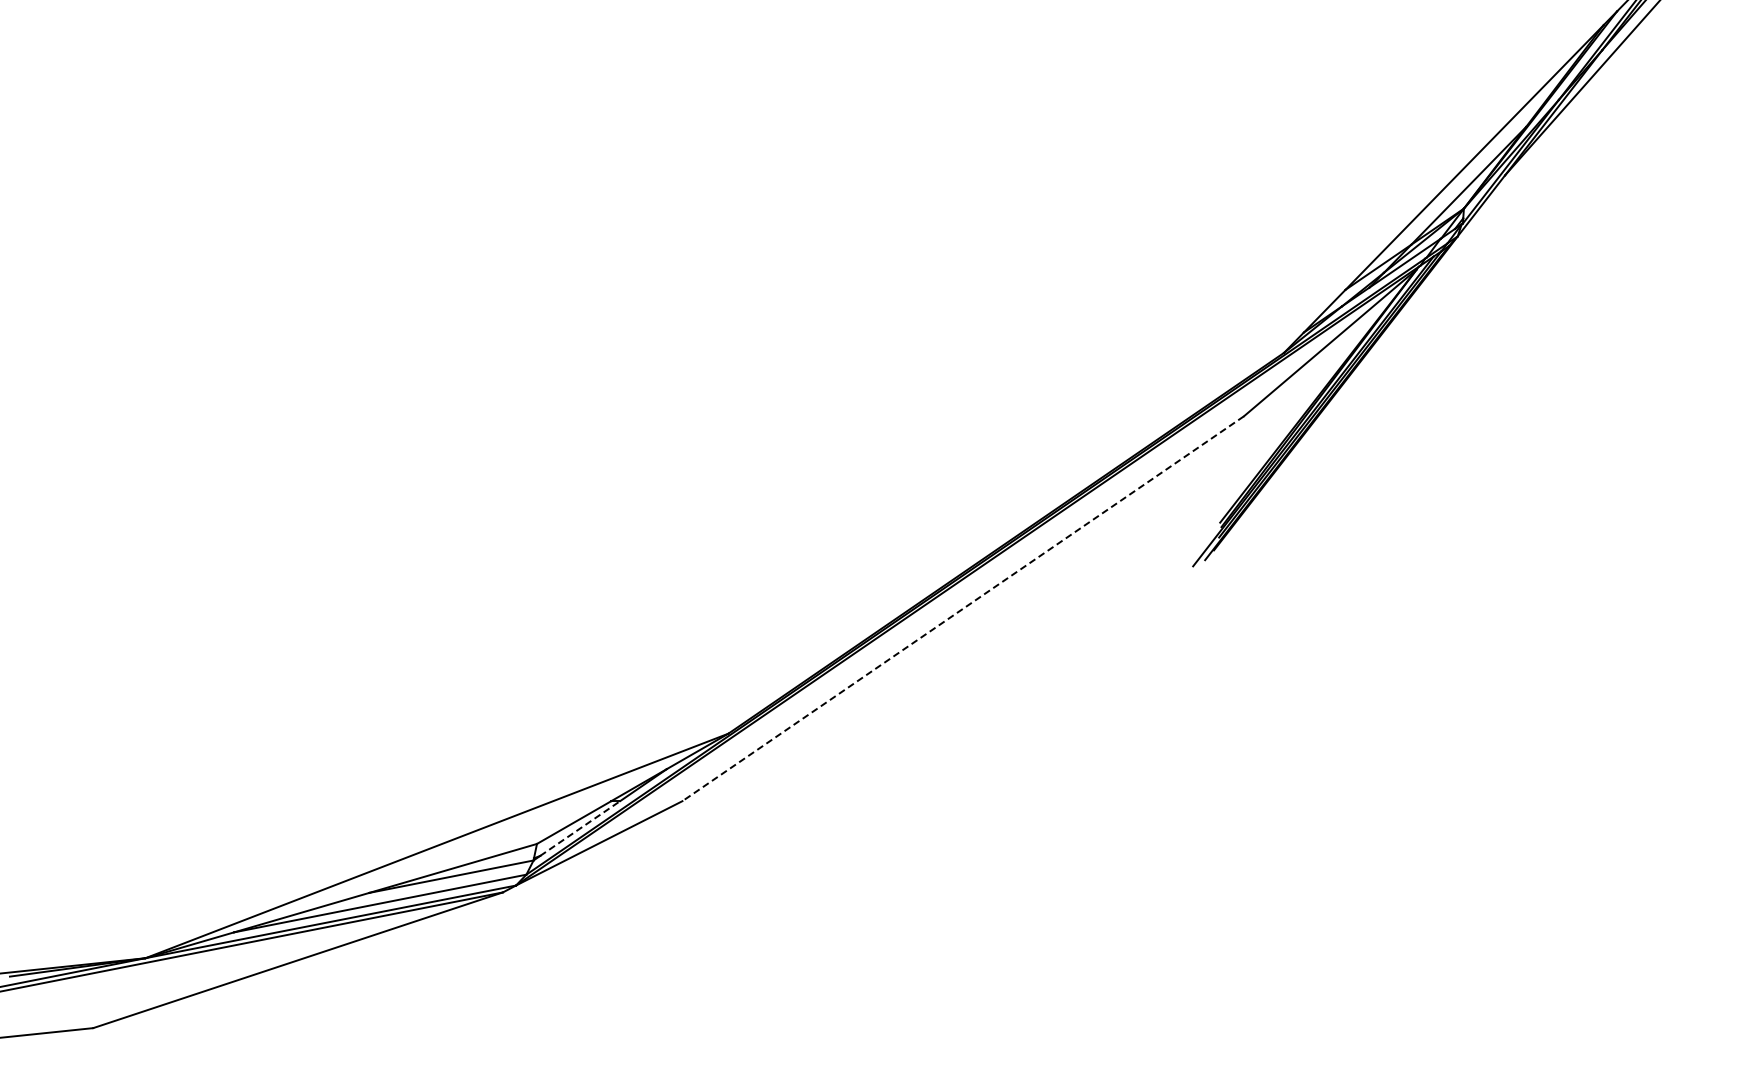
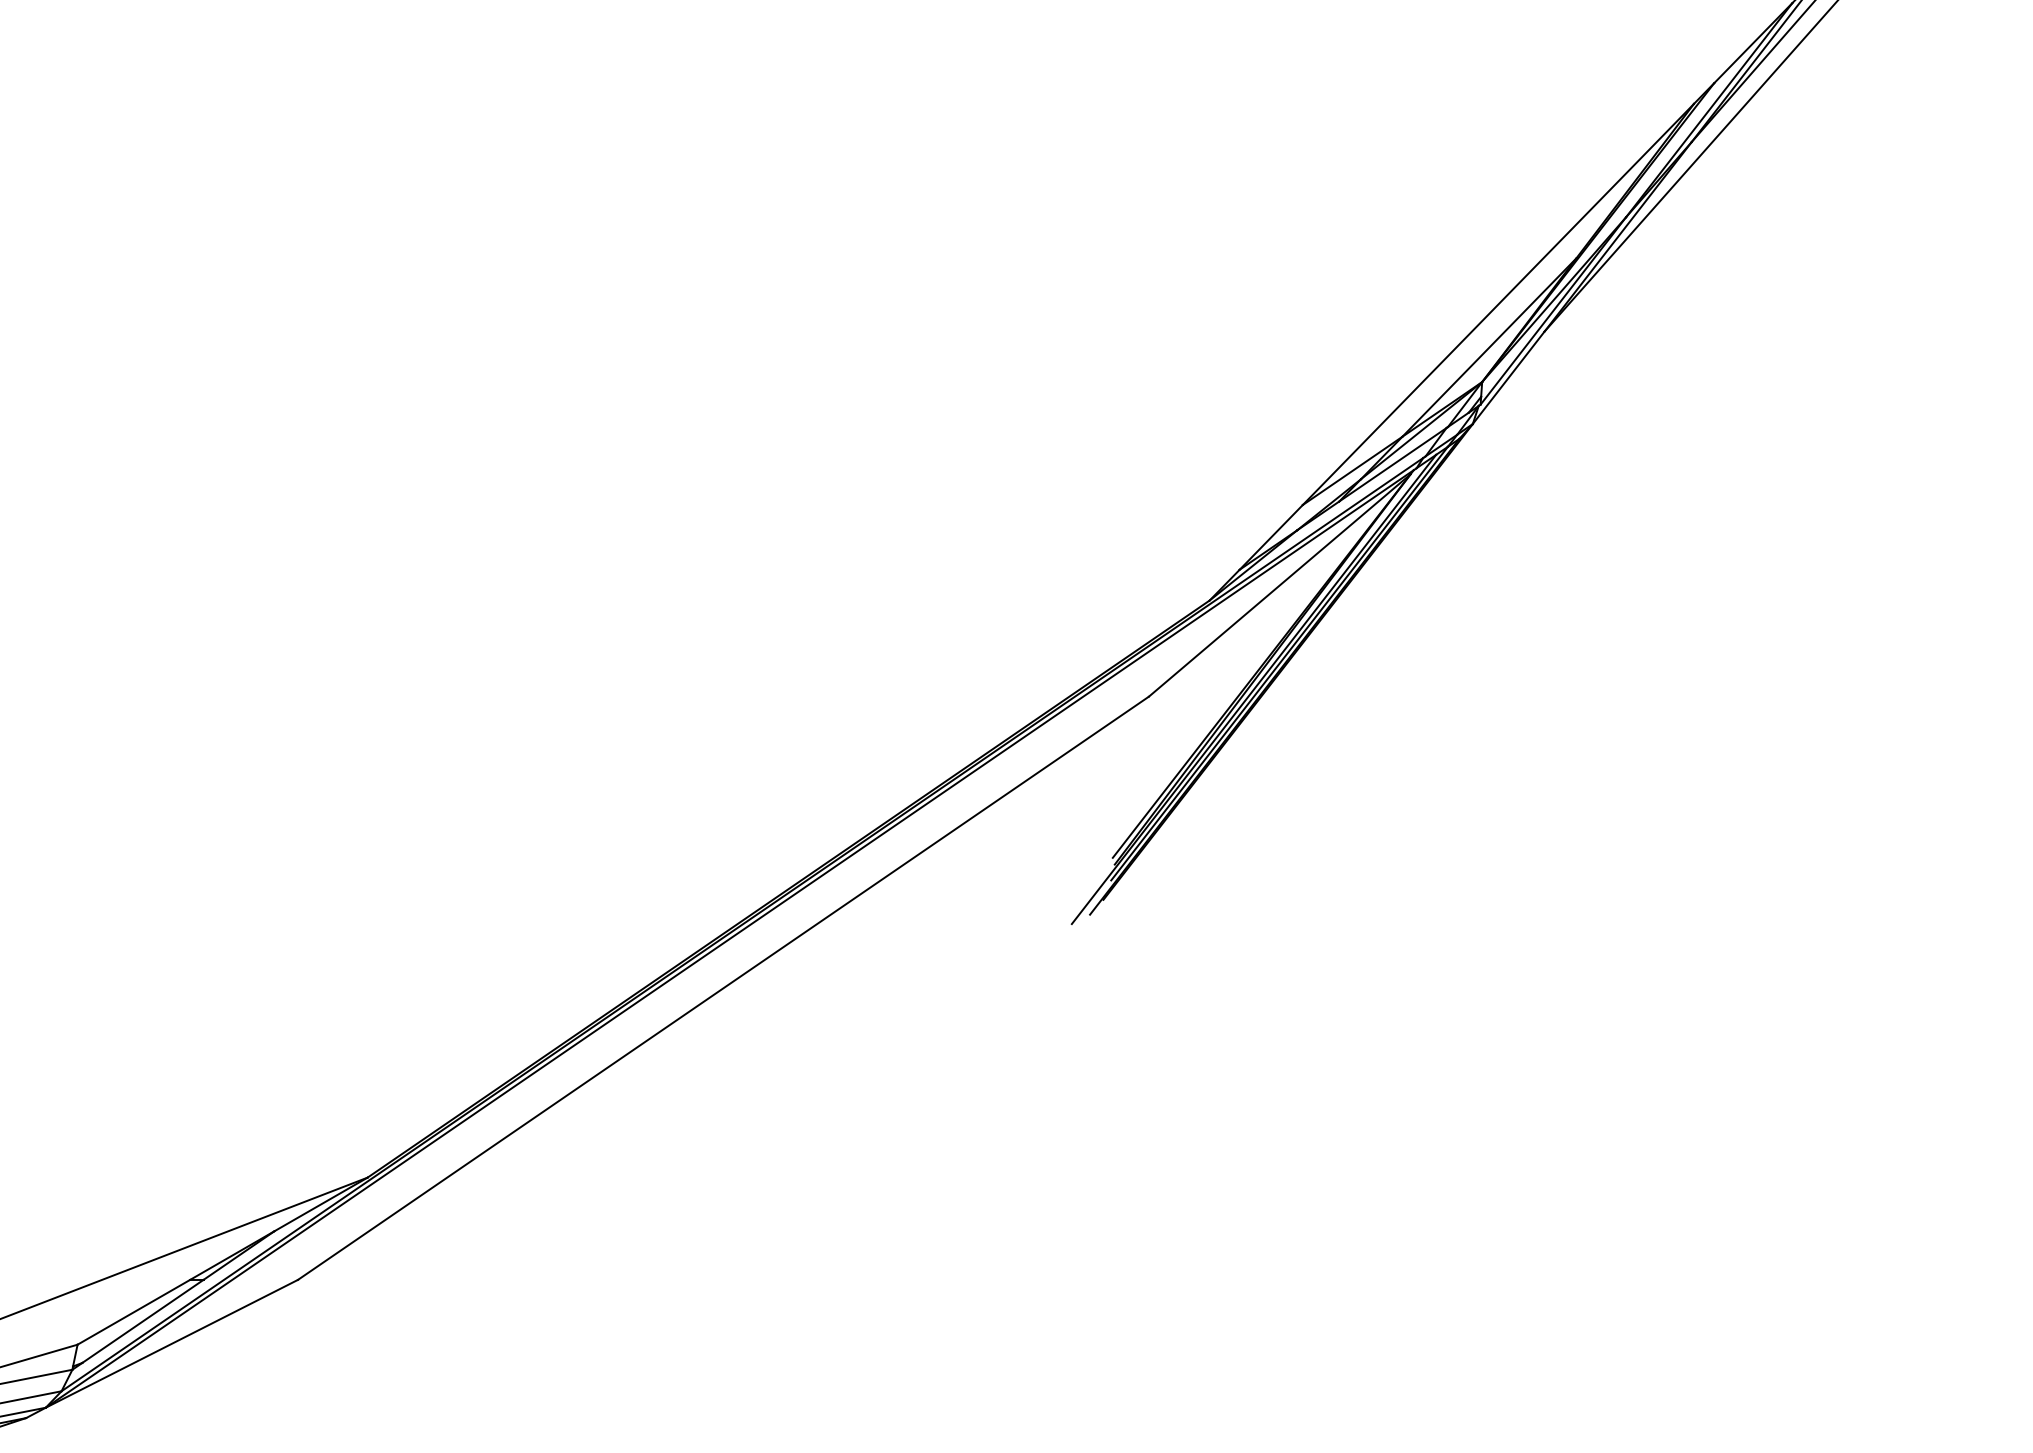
line: (962, 609) -> (722, 989), dashed -> solid
line: (580, 828) -> (143, 1321), dashed -> solid

